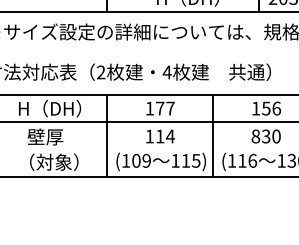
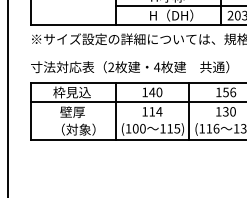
text: (49, 108) -> (75, 92), H（DH） -> 枠見込
text: (164, 108) -> (155, 92), 177 -> 140
text: (255, 136) -> (218, 111), 830 -> 130
text: (146, 160) -> (142, 128), (109 -> (100

